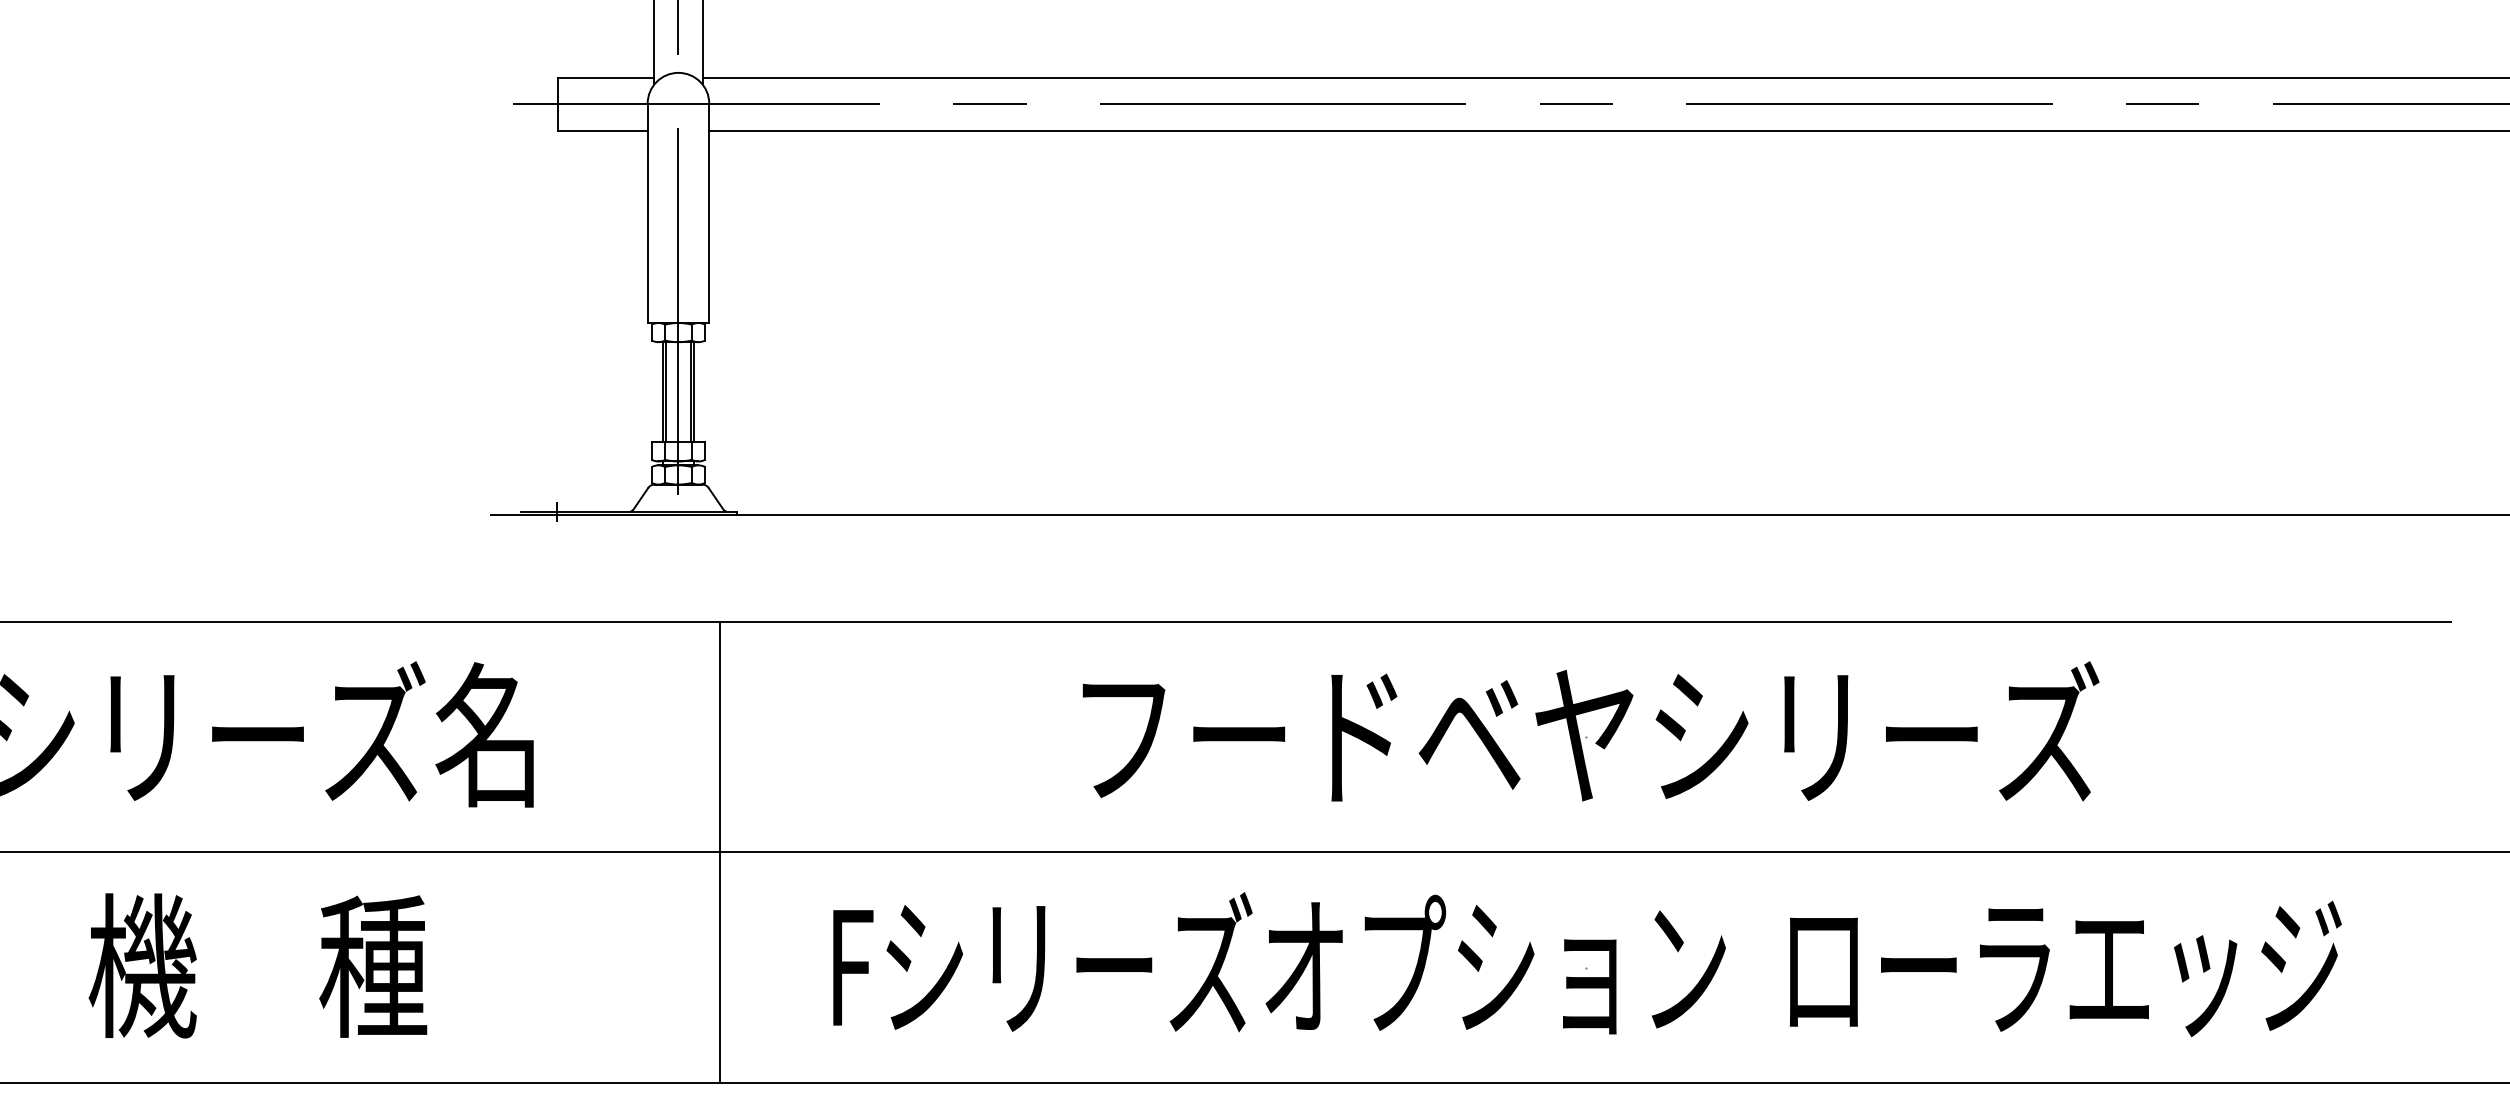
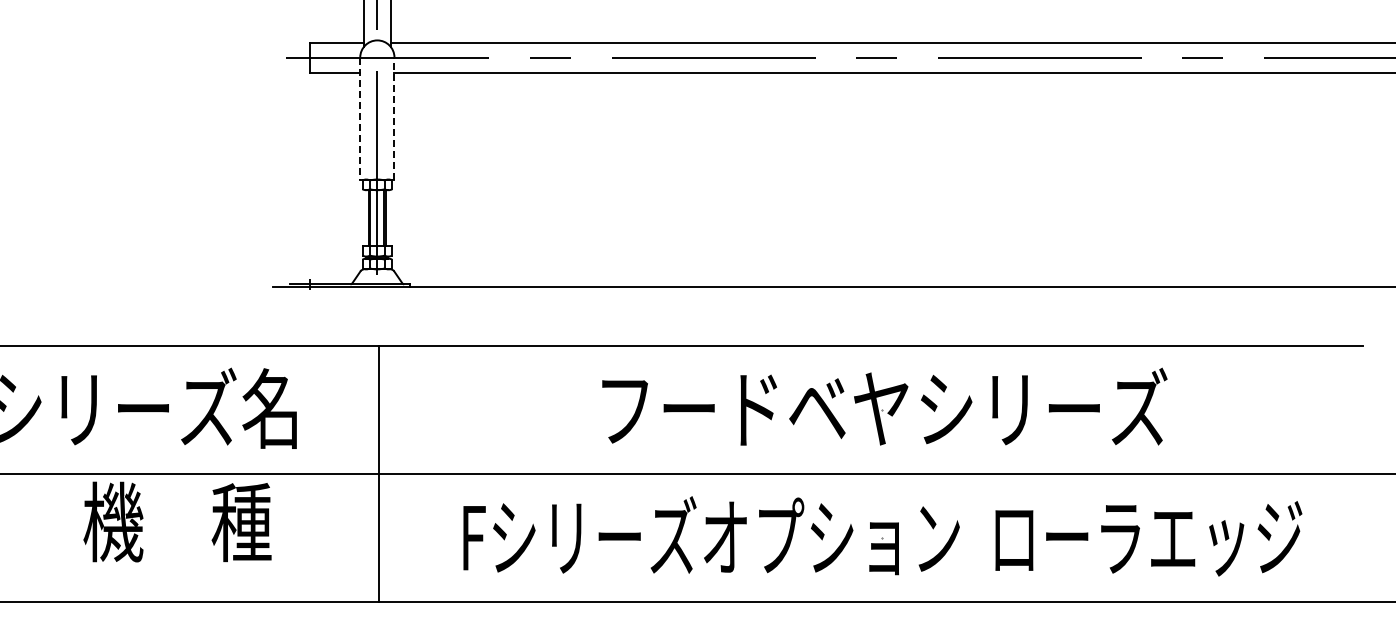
line: (648, 213) -> (360, 118), solid -> dashed
line: (709, 213) -> (394, 118), solid -> dashed
line: (720, 851) -> (379, 473), moved
text: (257, 964) -> (177, 521), moved

